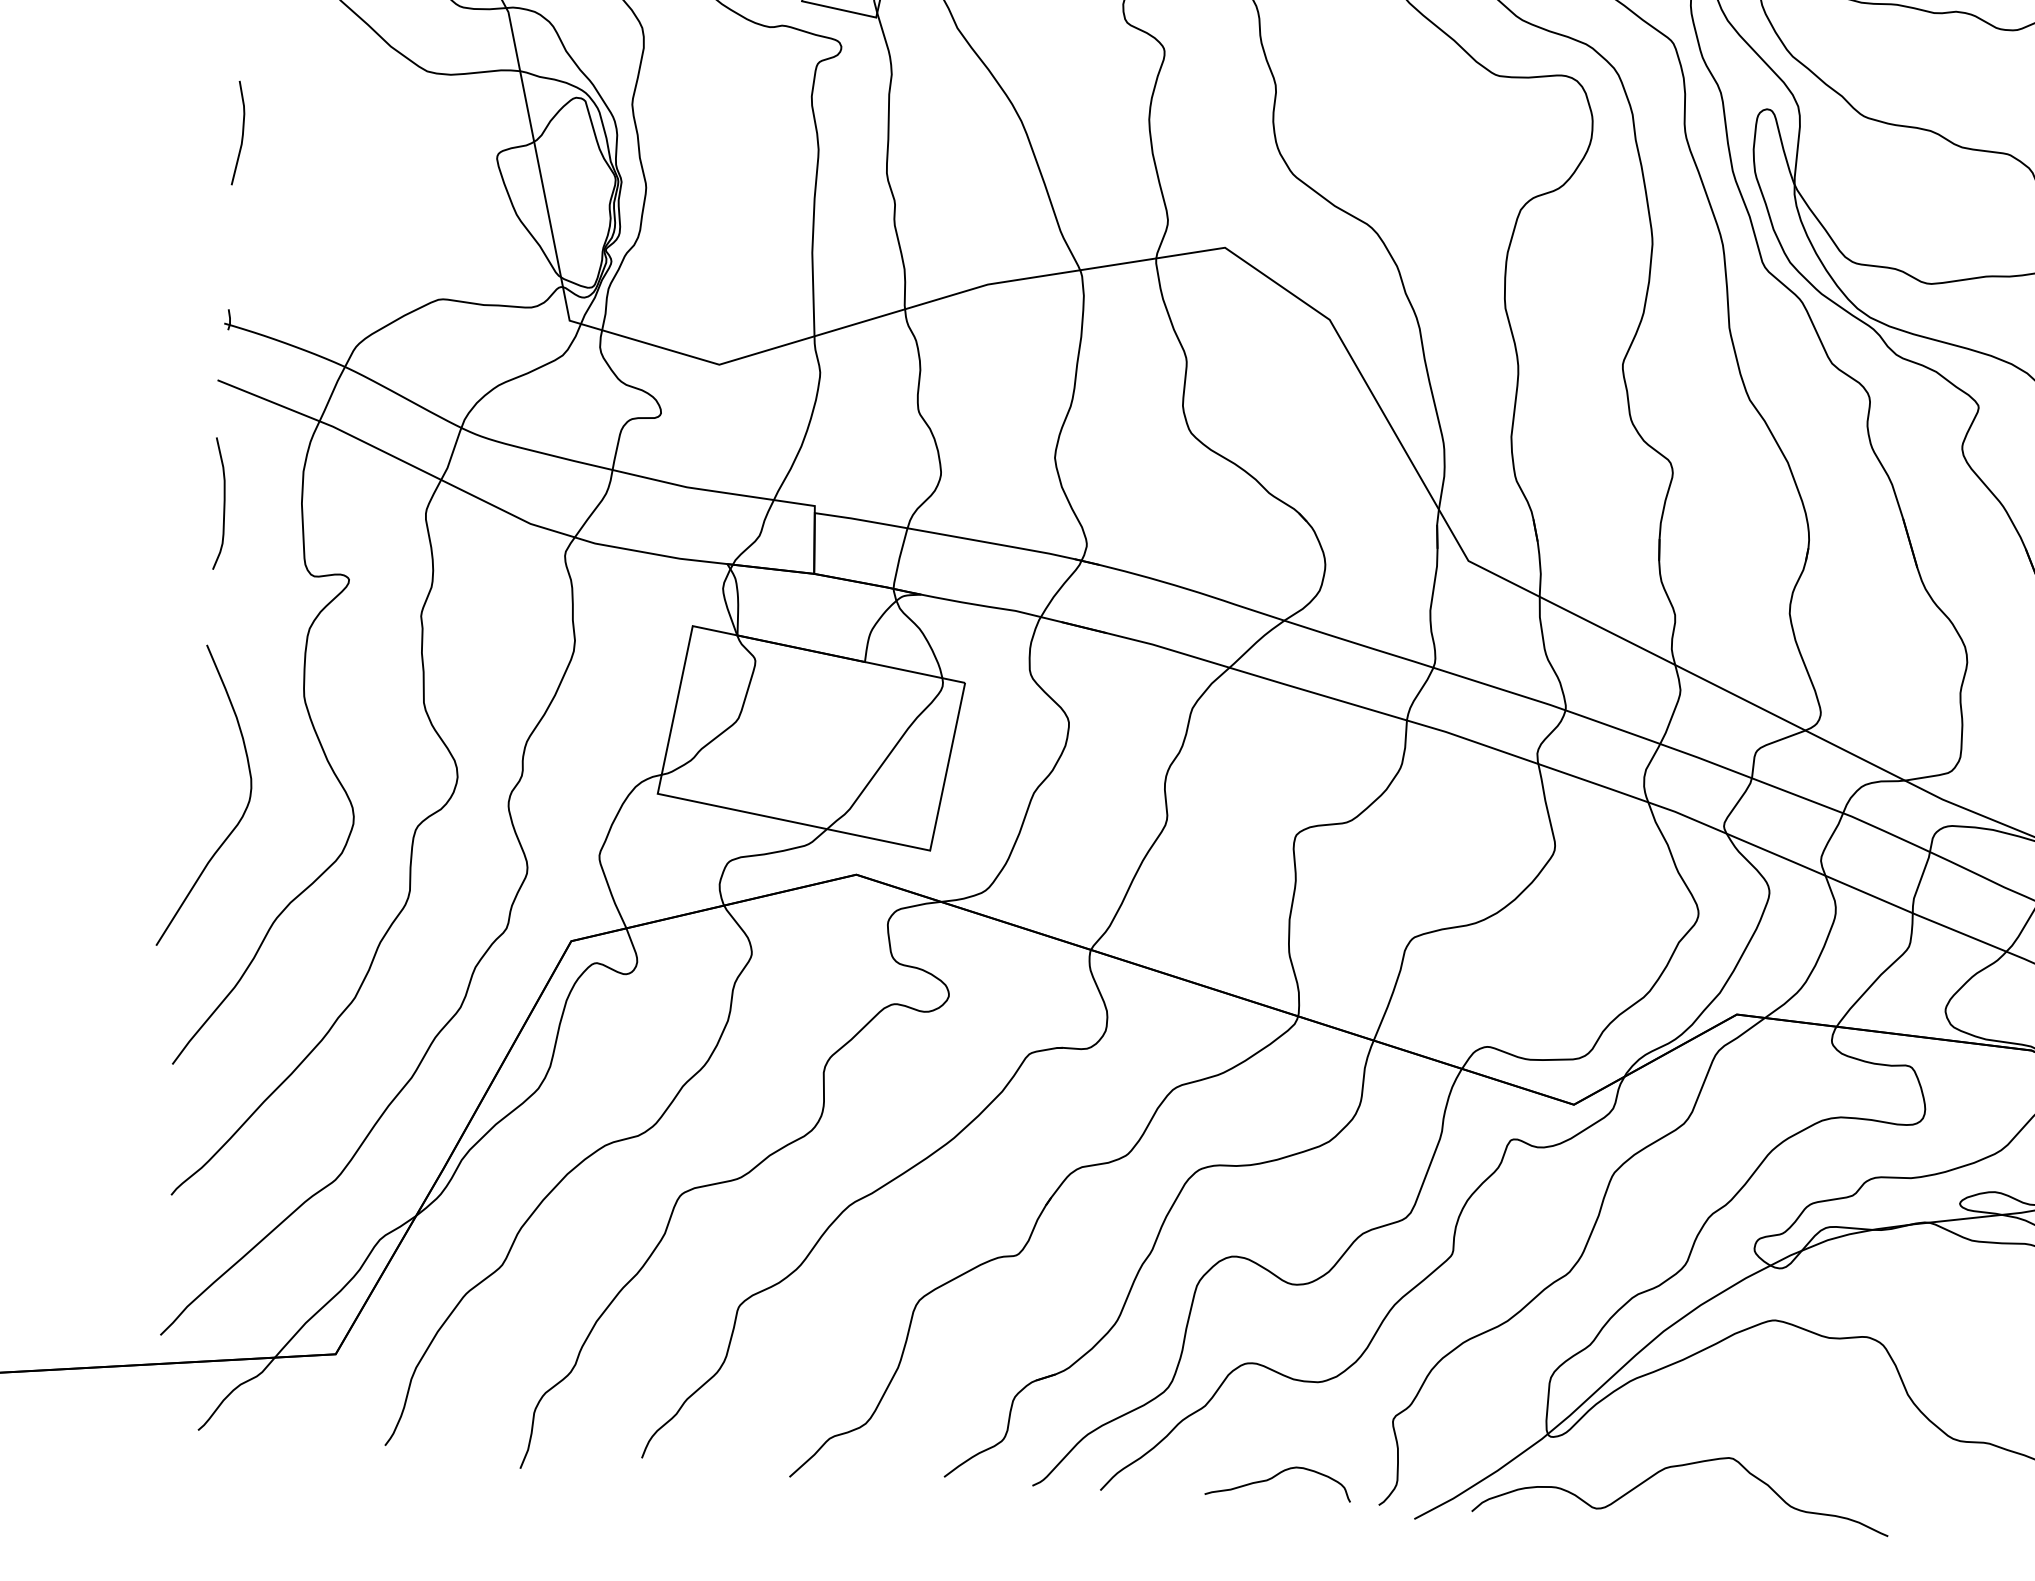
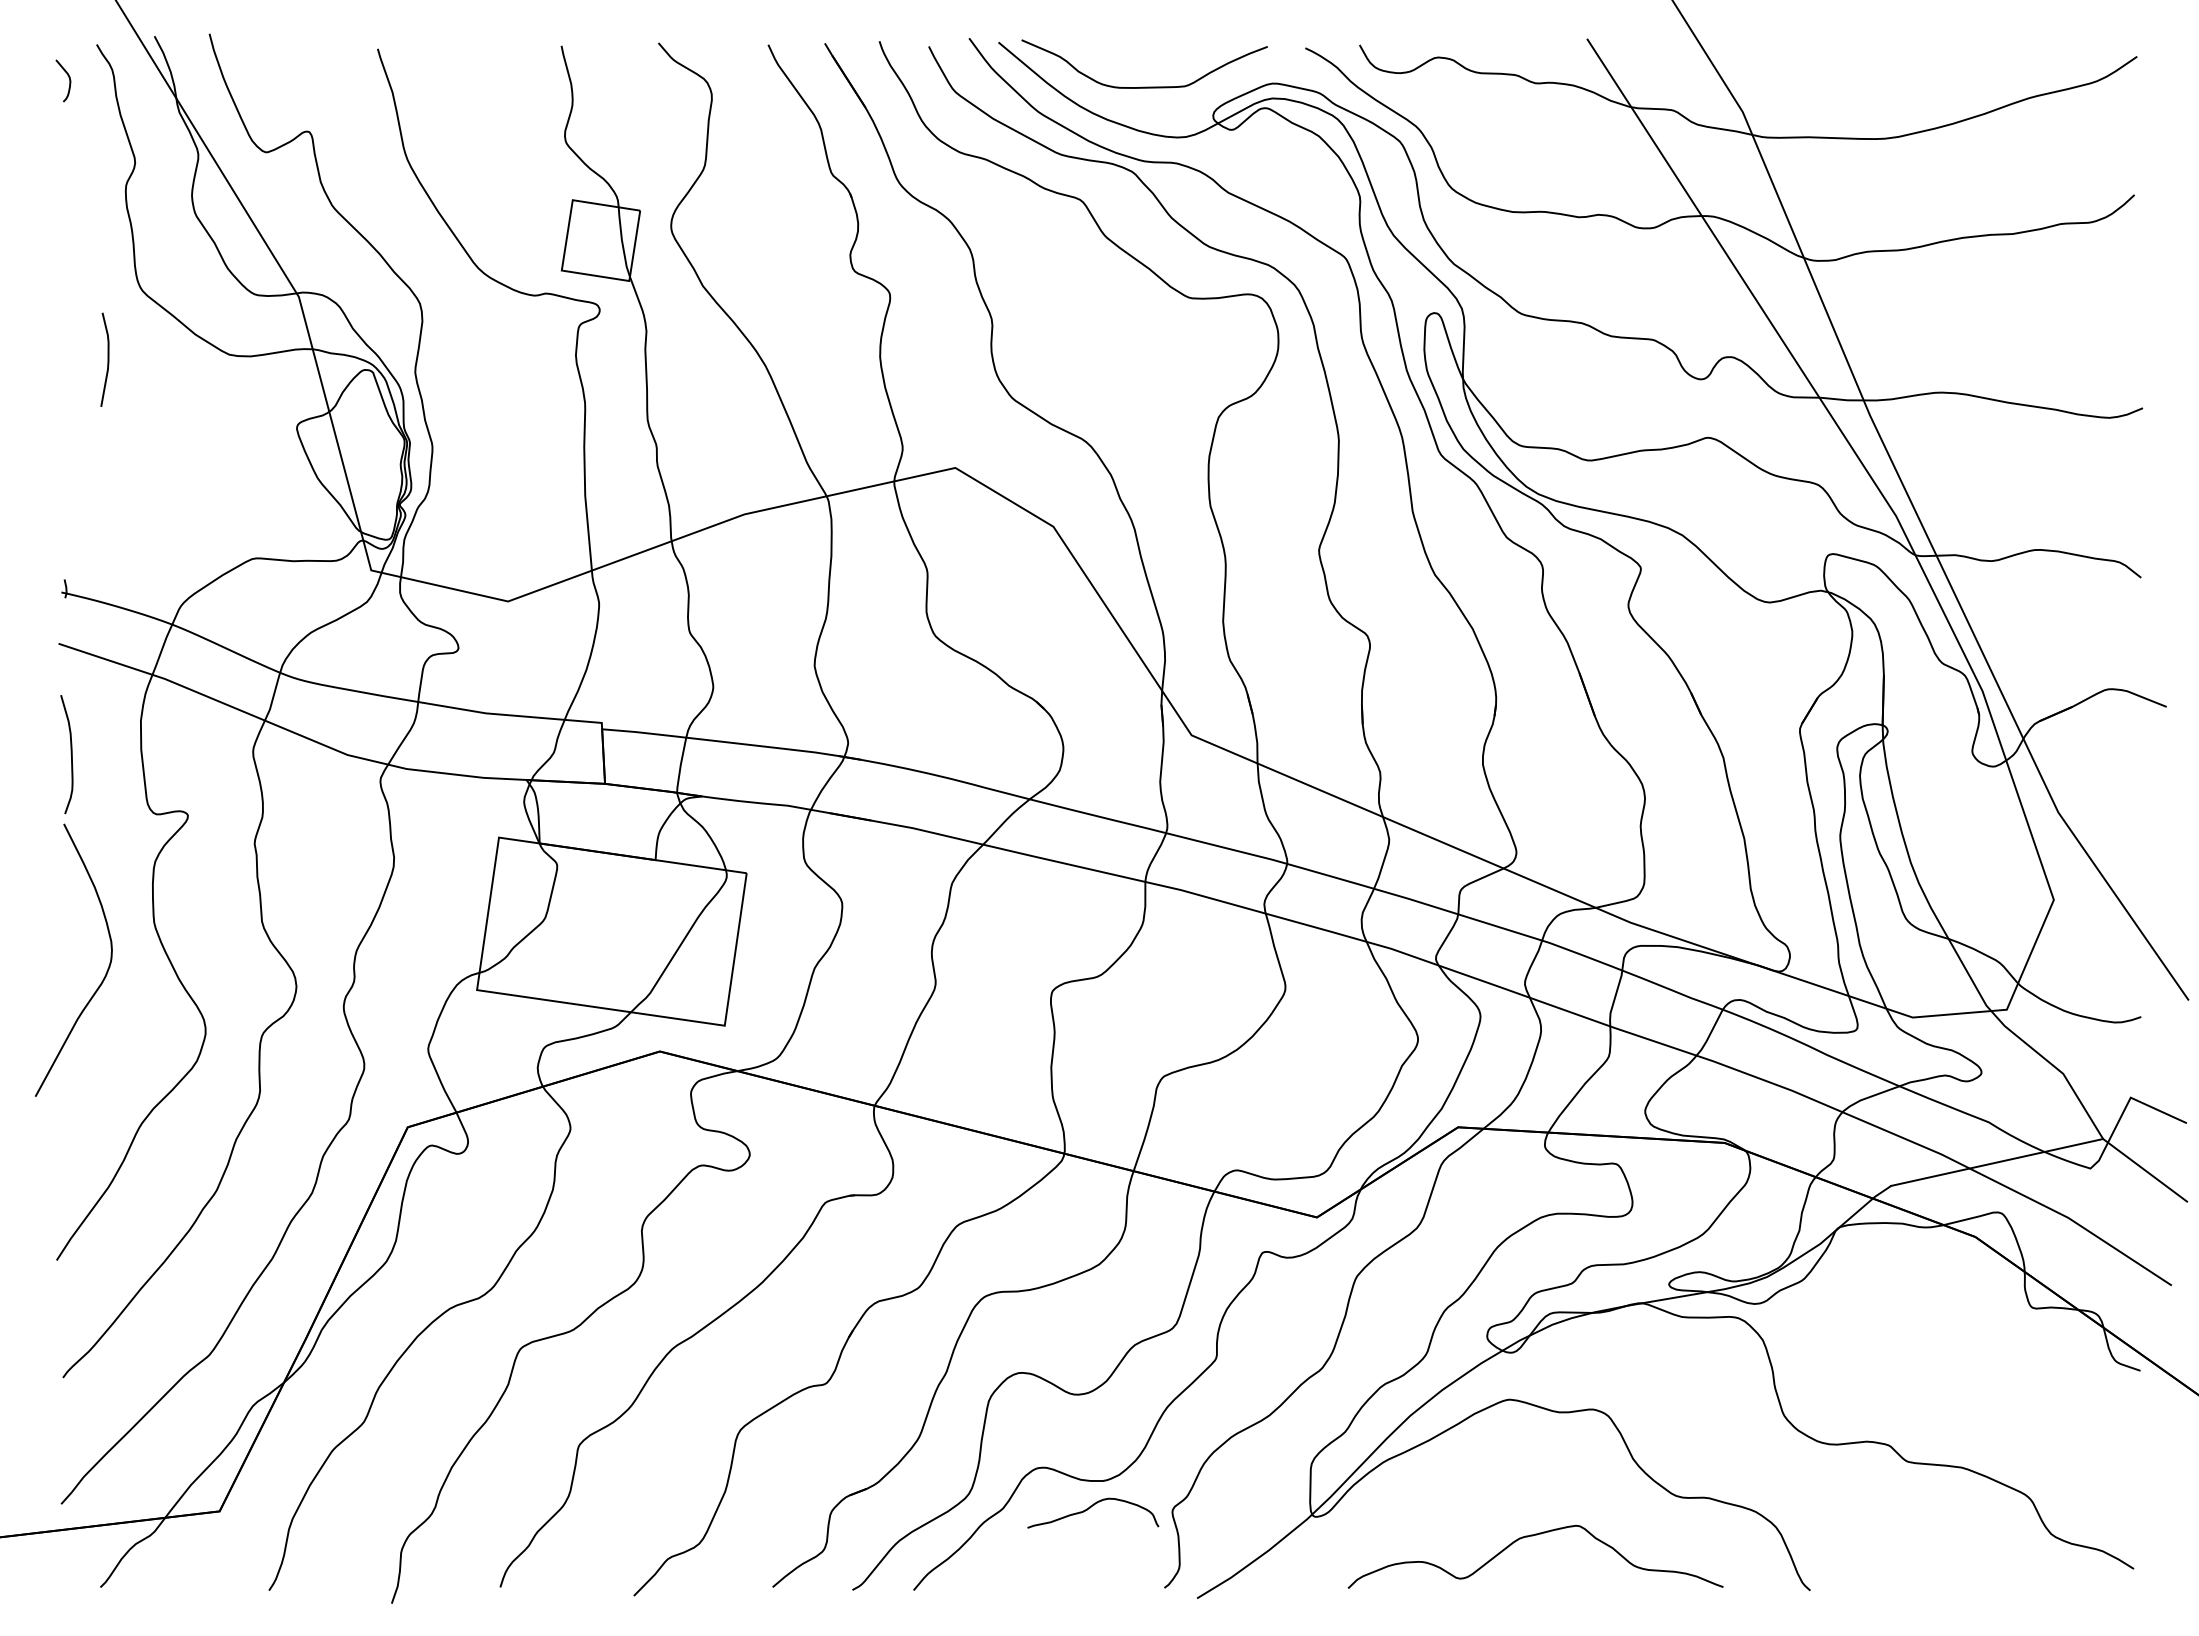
curve: (241, 133) -> (107, 359), moved
curve: (242, 813) -> (105, 973), moved
curve: (1680, 1466) -> (1533, 1536), moved
curve: (1275, 1477) -> (1090, 1508), moved

